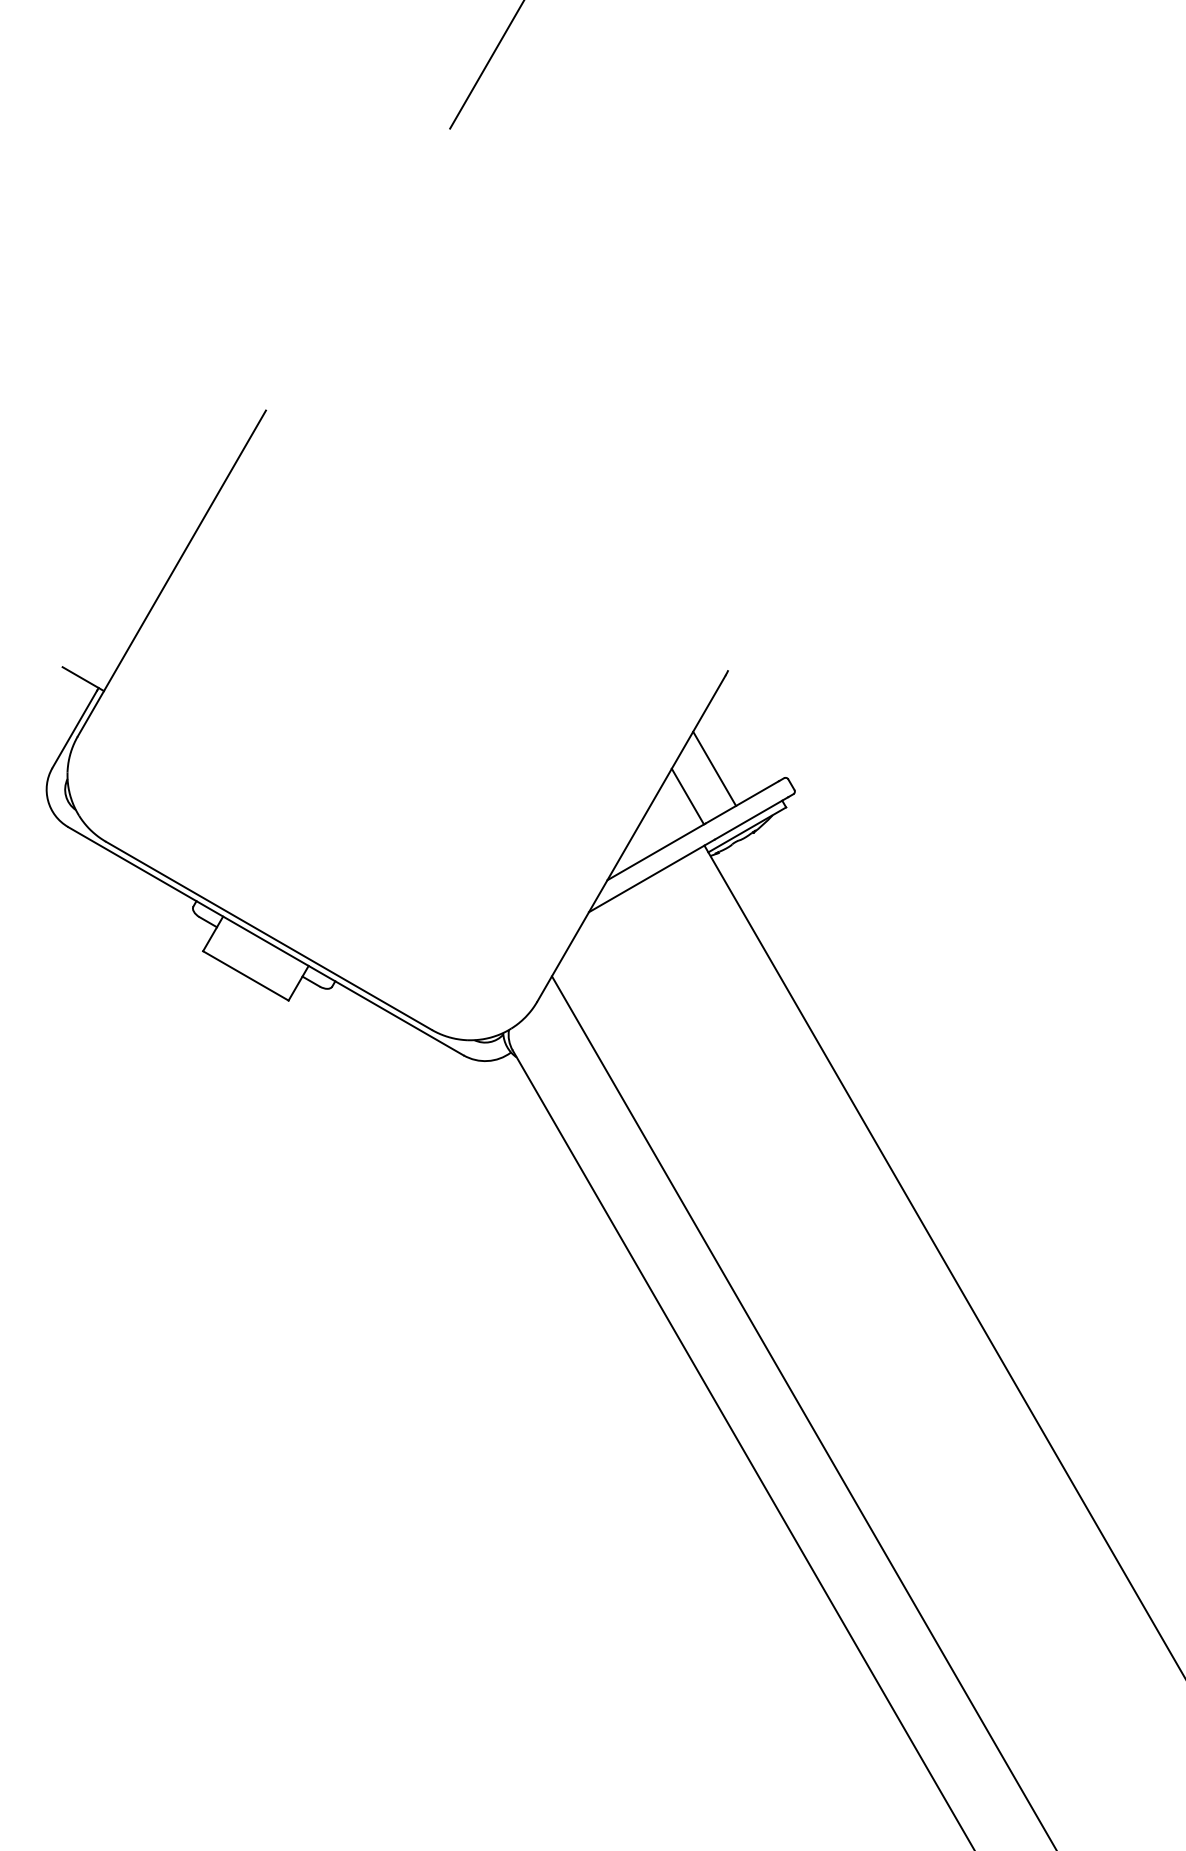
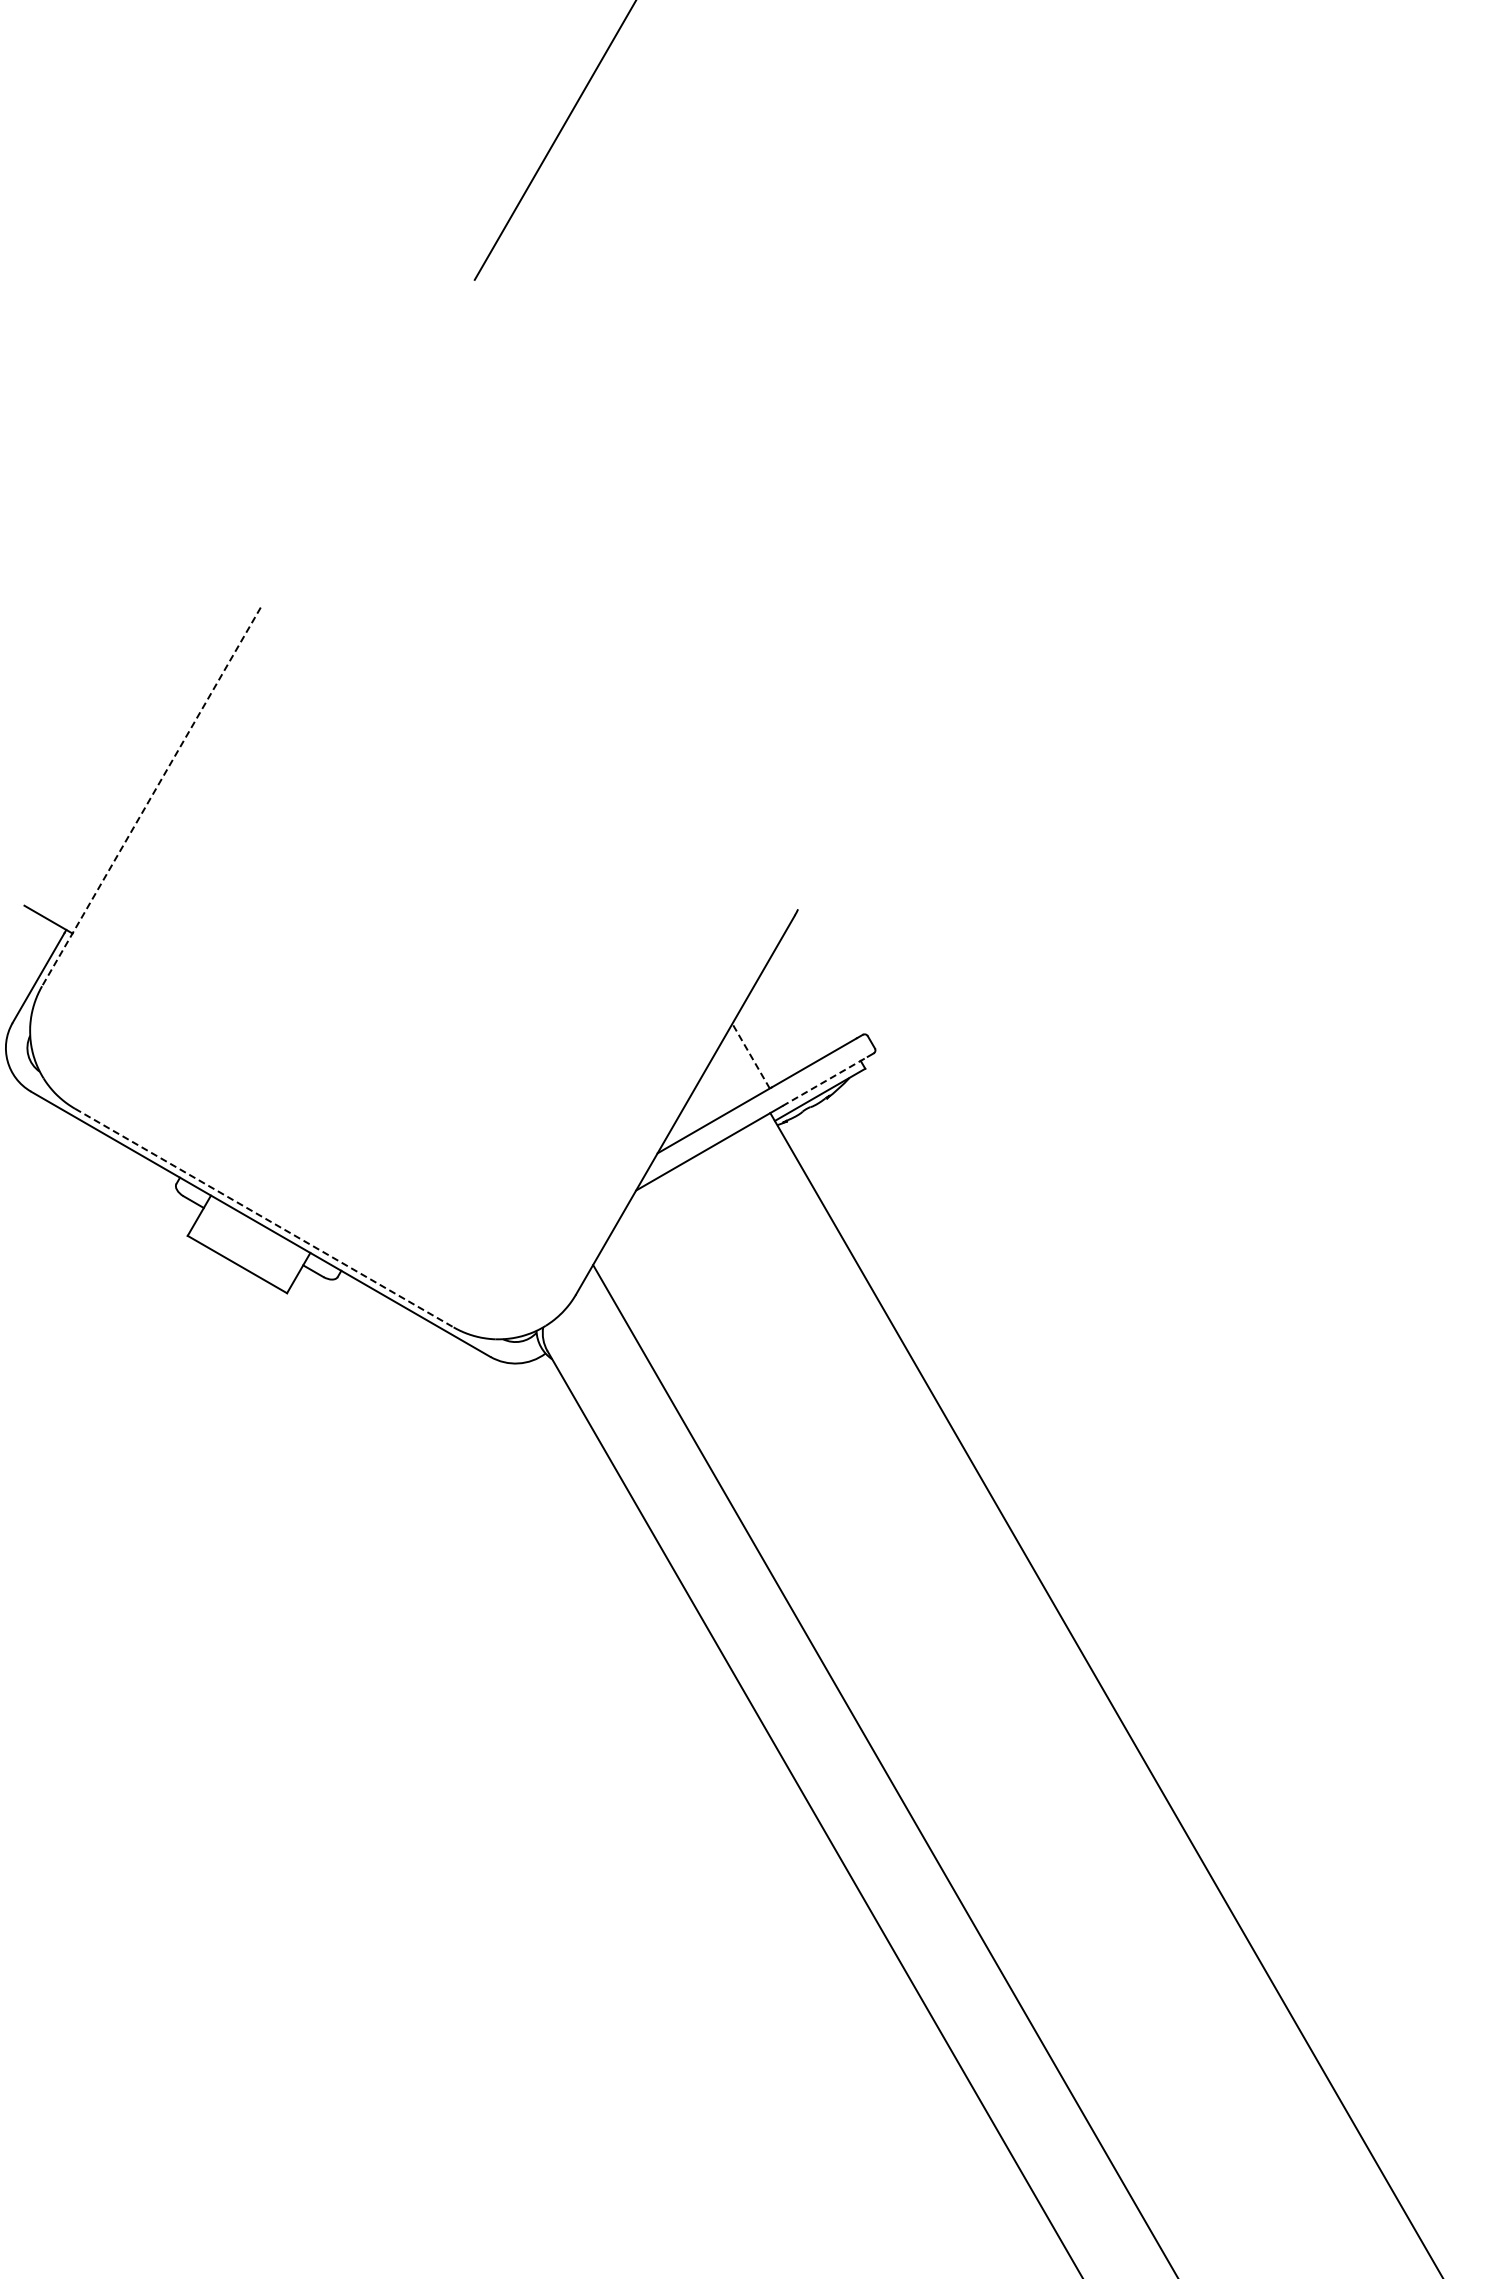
line: (171, 573) -> (151, 796), solid -> dashed
line: (714, 768) -> (782, 1023), removed
line: (687, 796) -> (750, 1055), solid -> dashed
line: (751, 818) -> (825, 1081), solid -> dashed
line: (269, 936) -> (264, 1218), solid -> dashed

